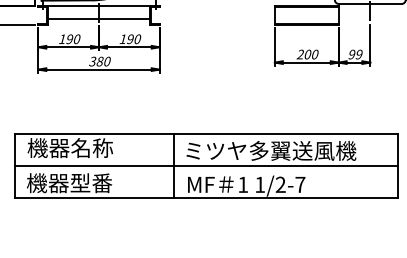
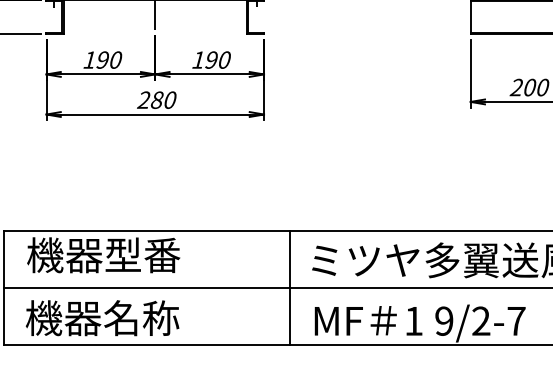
line: (98, 18) -> (154, 22), removed
text: (92, 62) -> (143, 101), 380 -> 280
text: (92, 148) -> (143, 256), 機器名称 -> 機器型番
text: (91, 183) -> (141, 318), 機器型番 -> 機器名称
text: (260, 184) -> (444, 320), 1/2-7 -> 9/2-7

